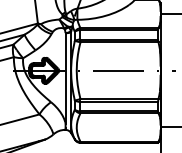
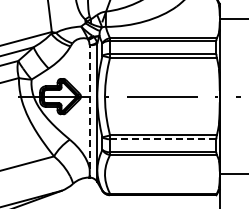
line: (65, 77) -> (89, 106), solid -> dashed
line: (119, 102) -> (163, 139), solid -> dashed

